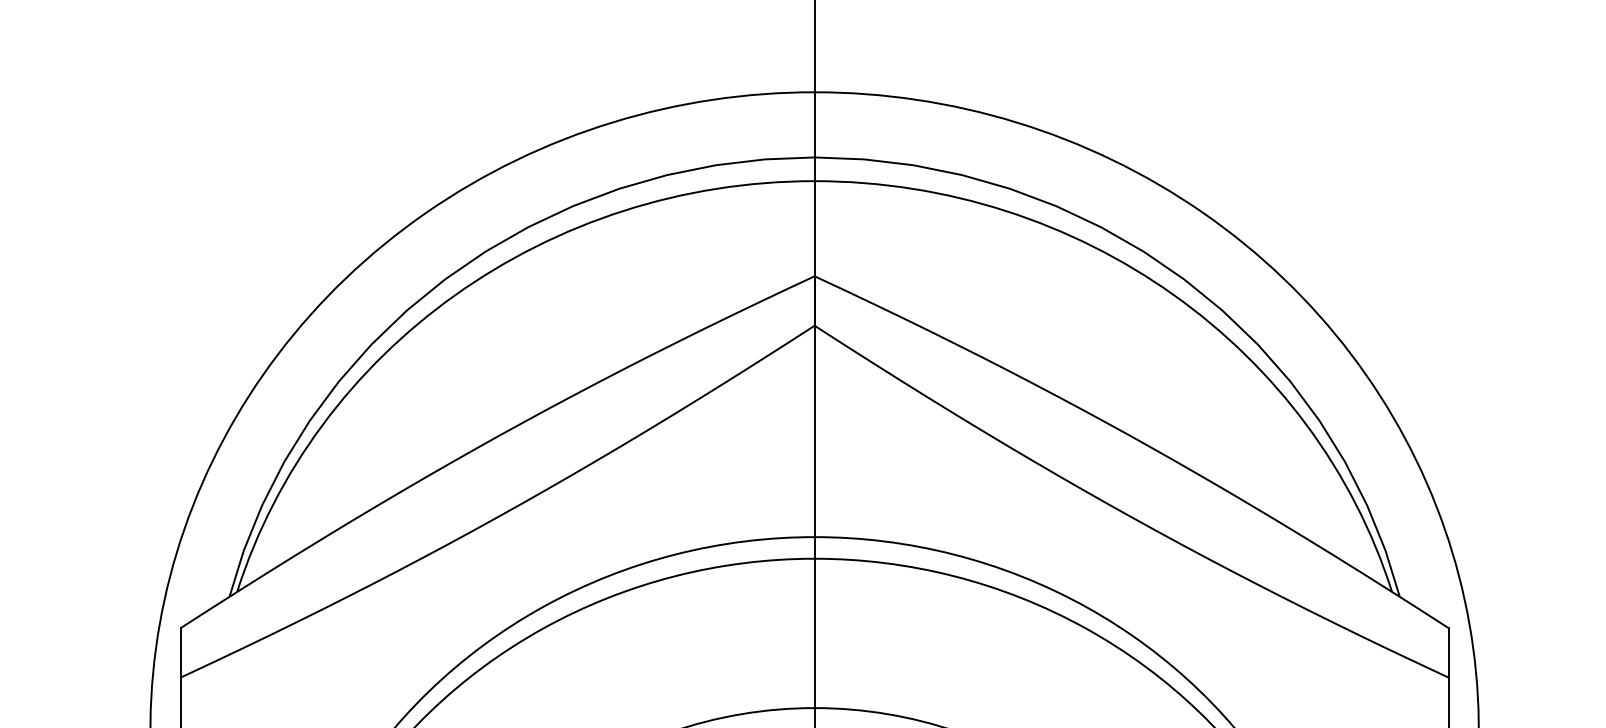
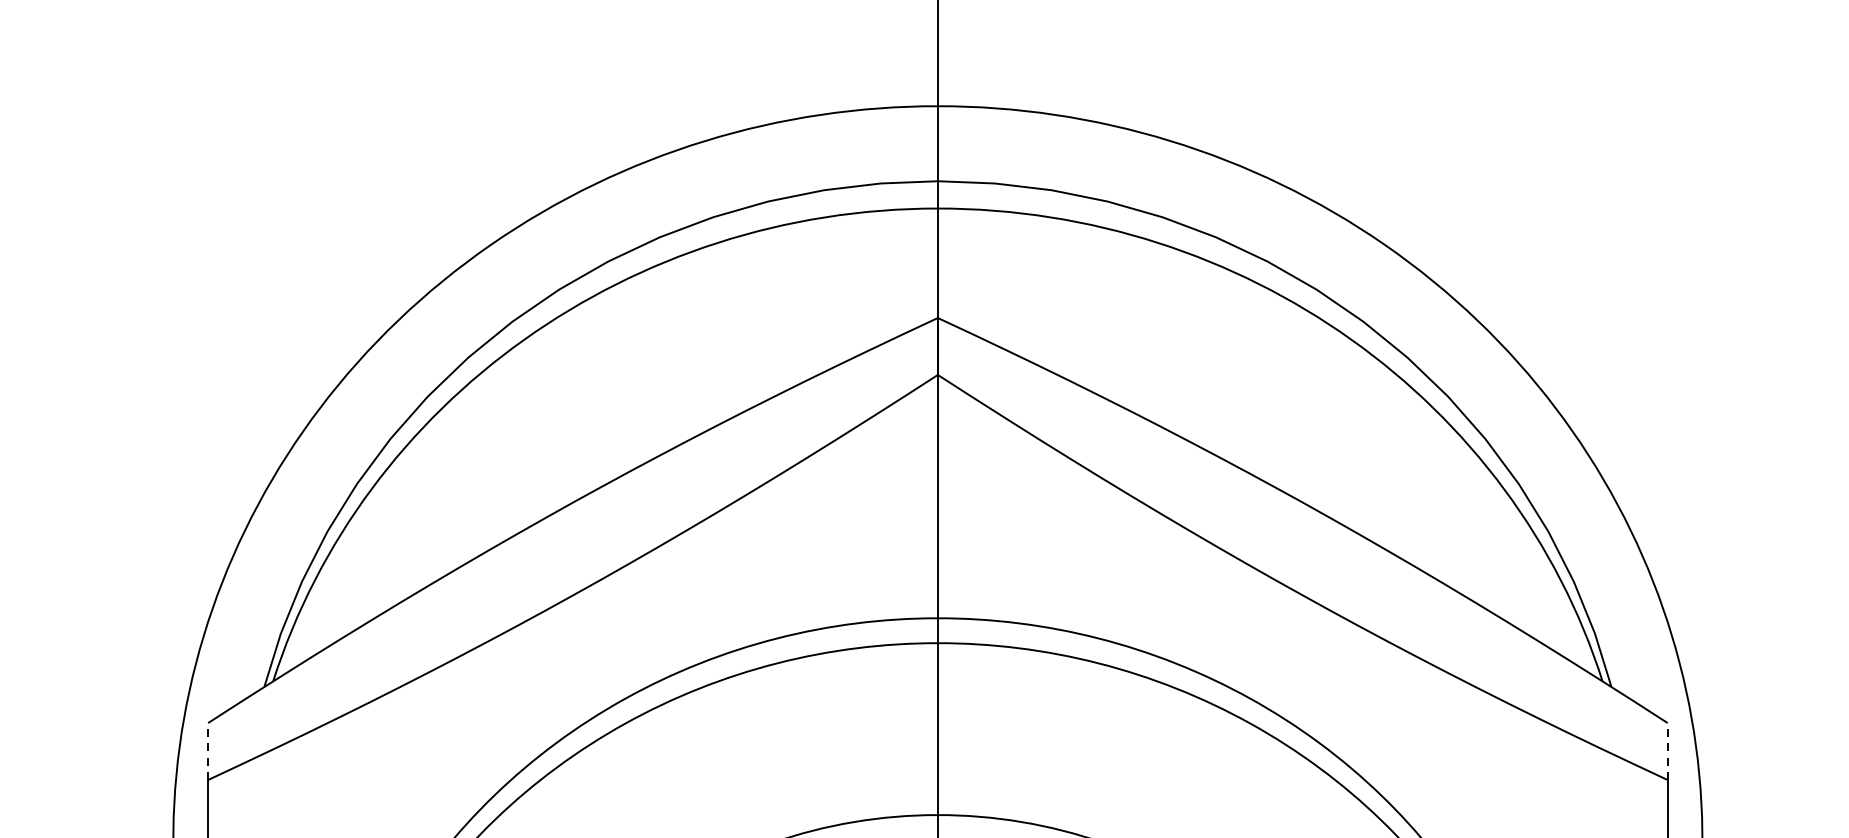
line: (180, 652) -> (207, 751), solid -> dashed
line: (1448, 652) -> (1667, 751), solid -> dashed

